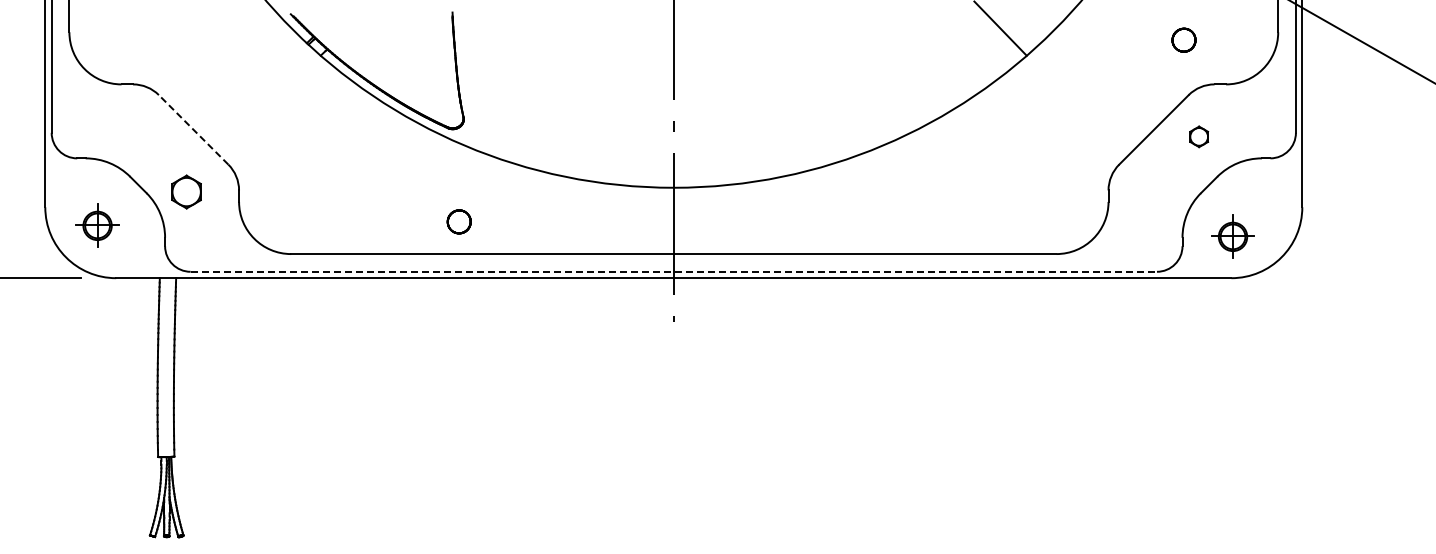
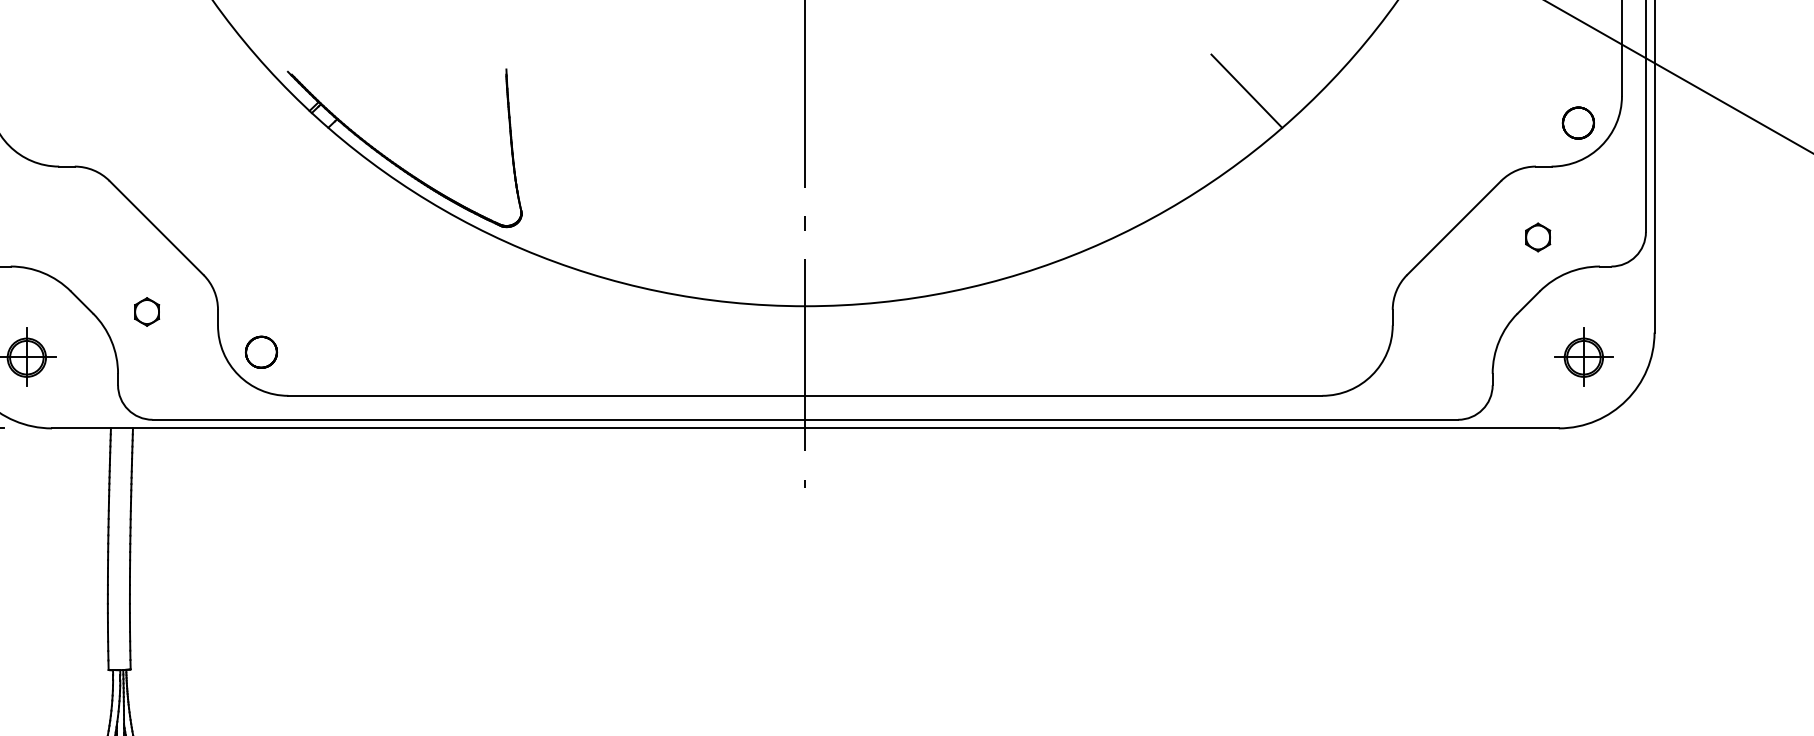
part: (1183, 39) -> (1577, 122), moved
line: (193, 129) -> (156, 227), dashed -> solid
part: (1199, 136) -> (1538, 236), moved
part: (186, 191) -> (146, 311), size x0.62
part: (458, 221) -> (260, 351), moved
part: (1232, 236) -> (1583, 357), moved
line: (674, 271) -> (806, 419), dashed -> solid

